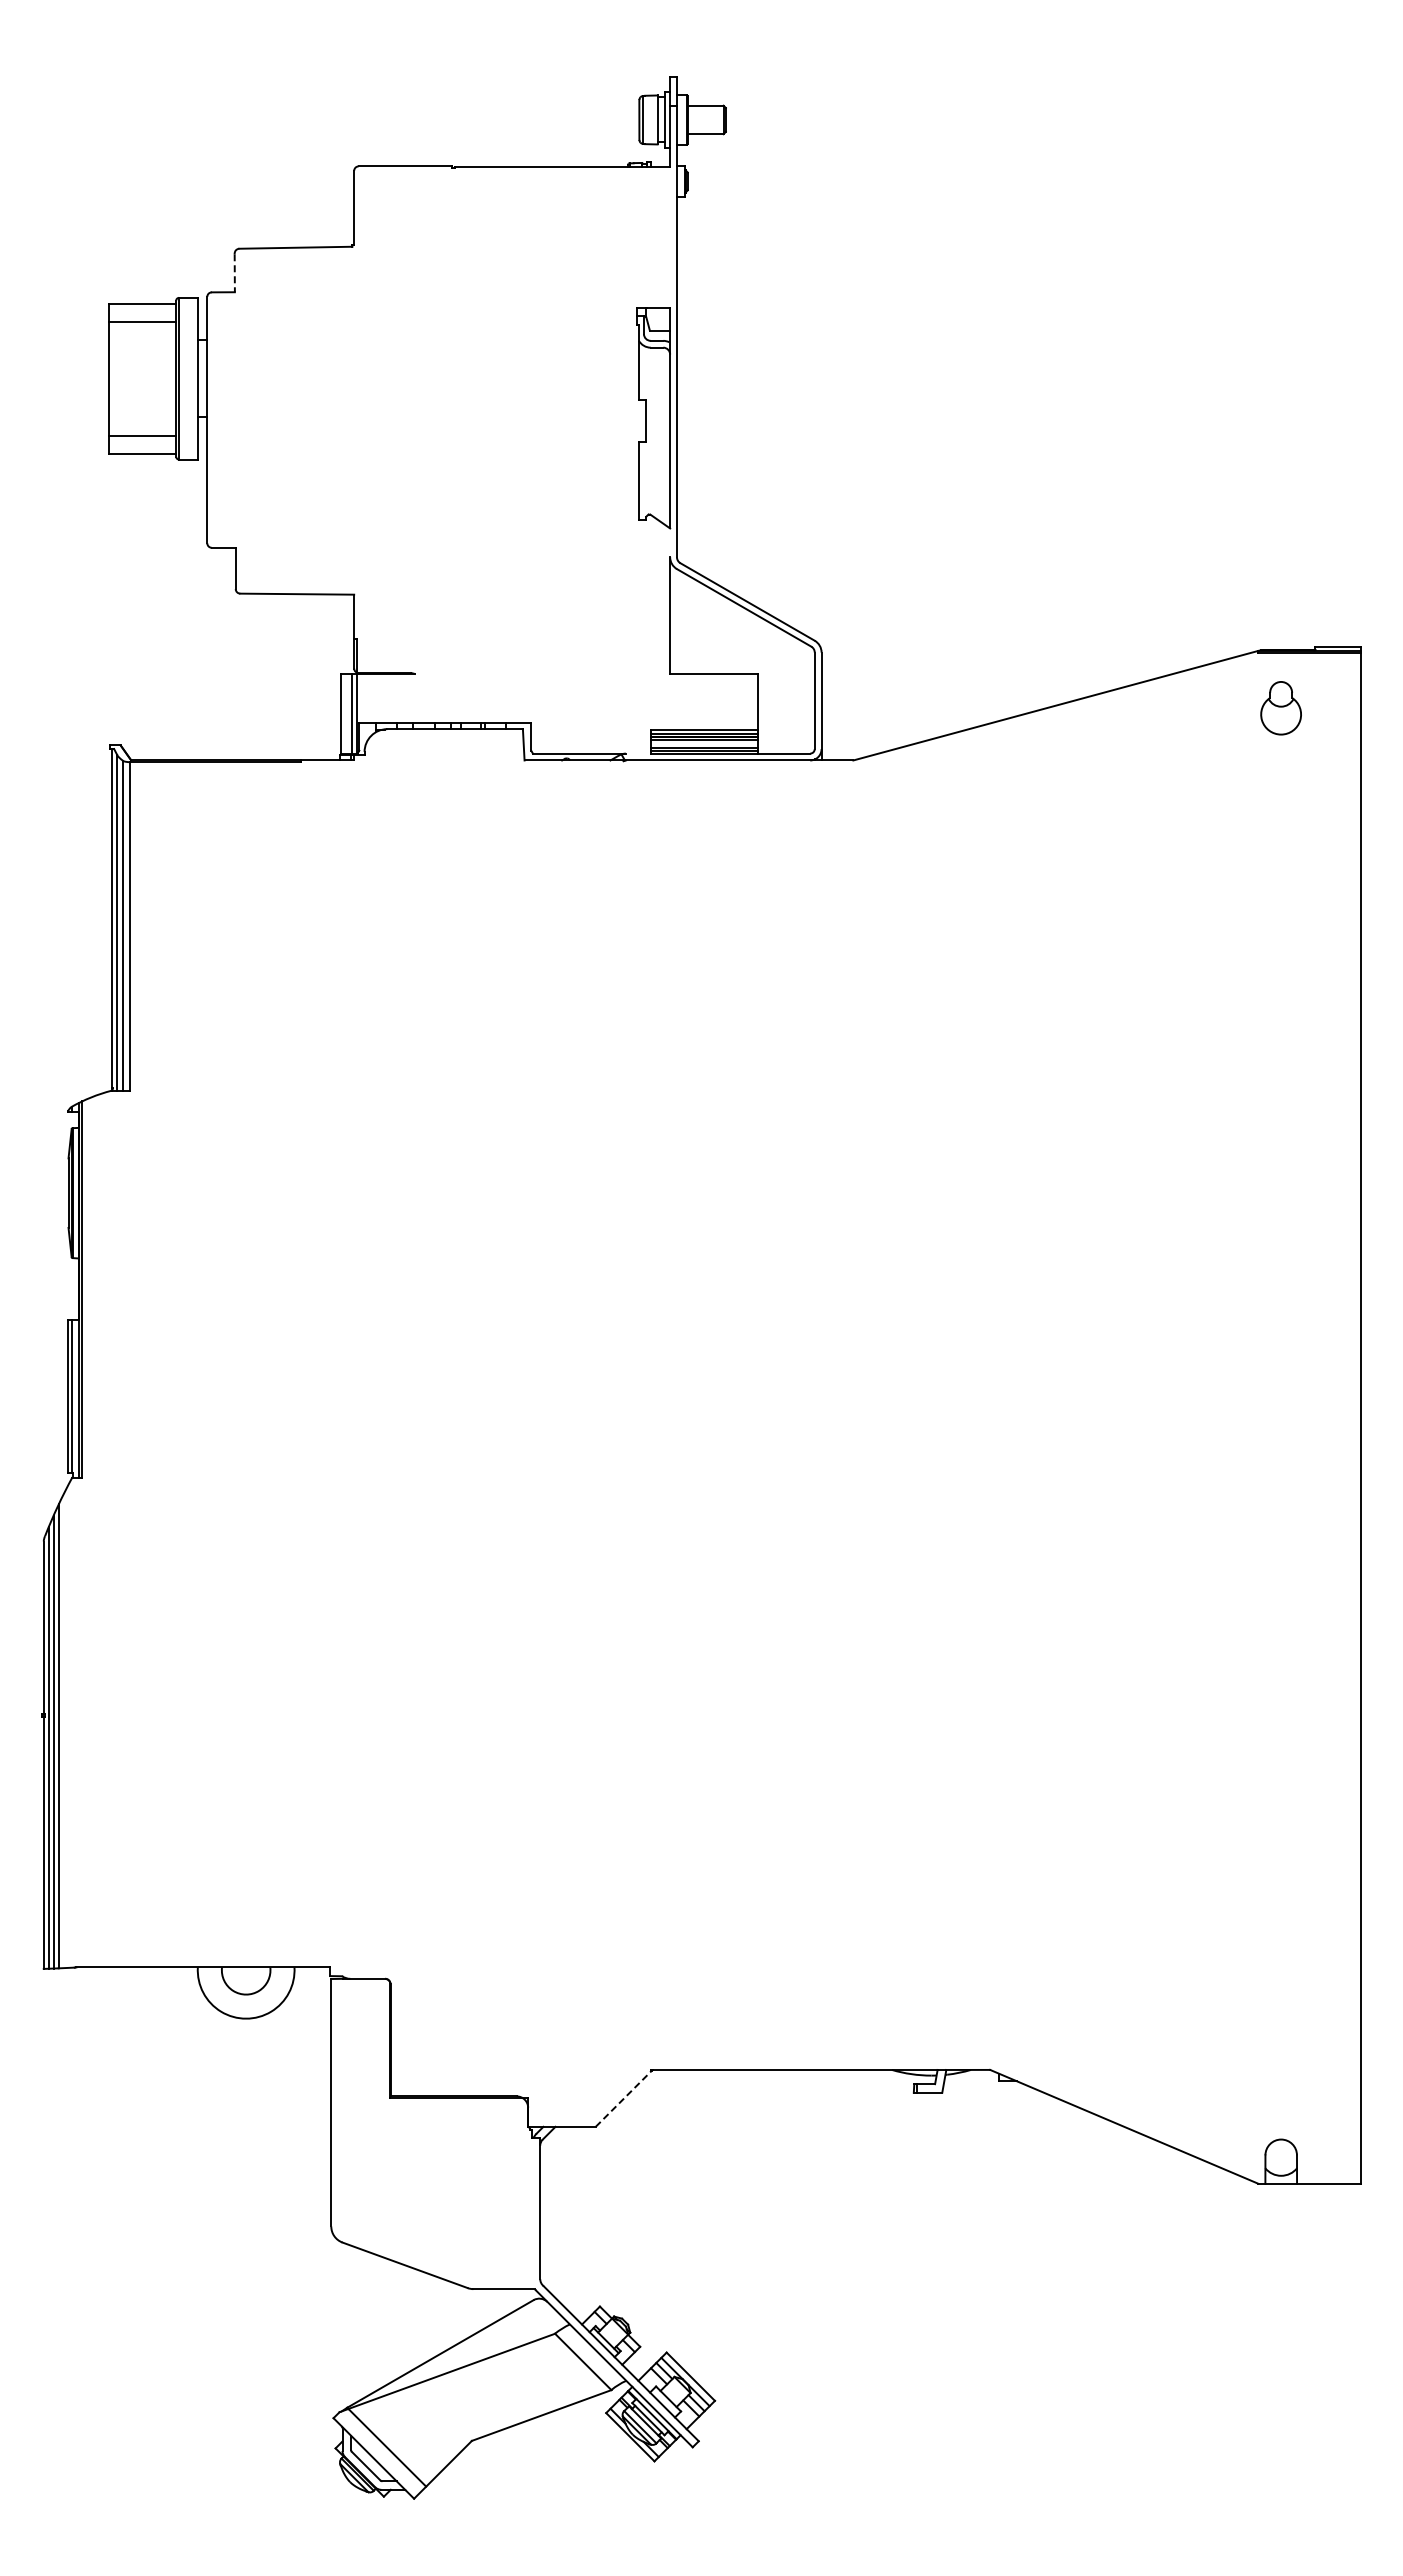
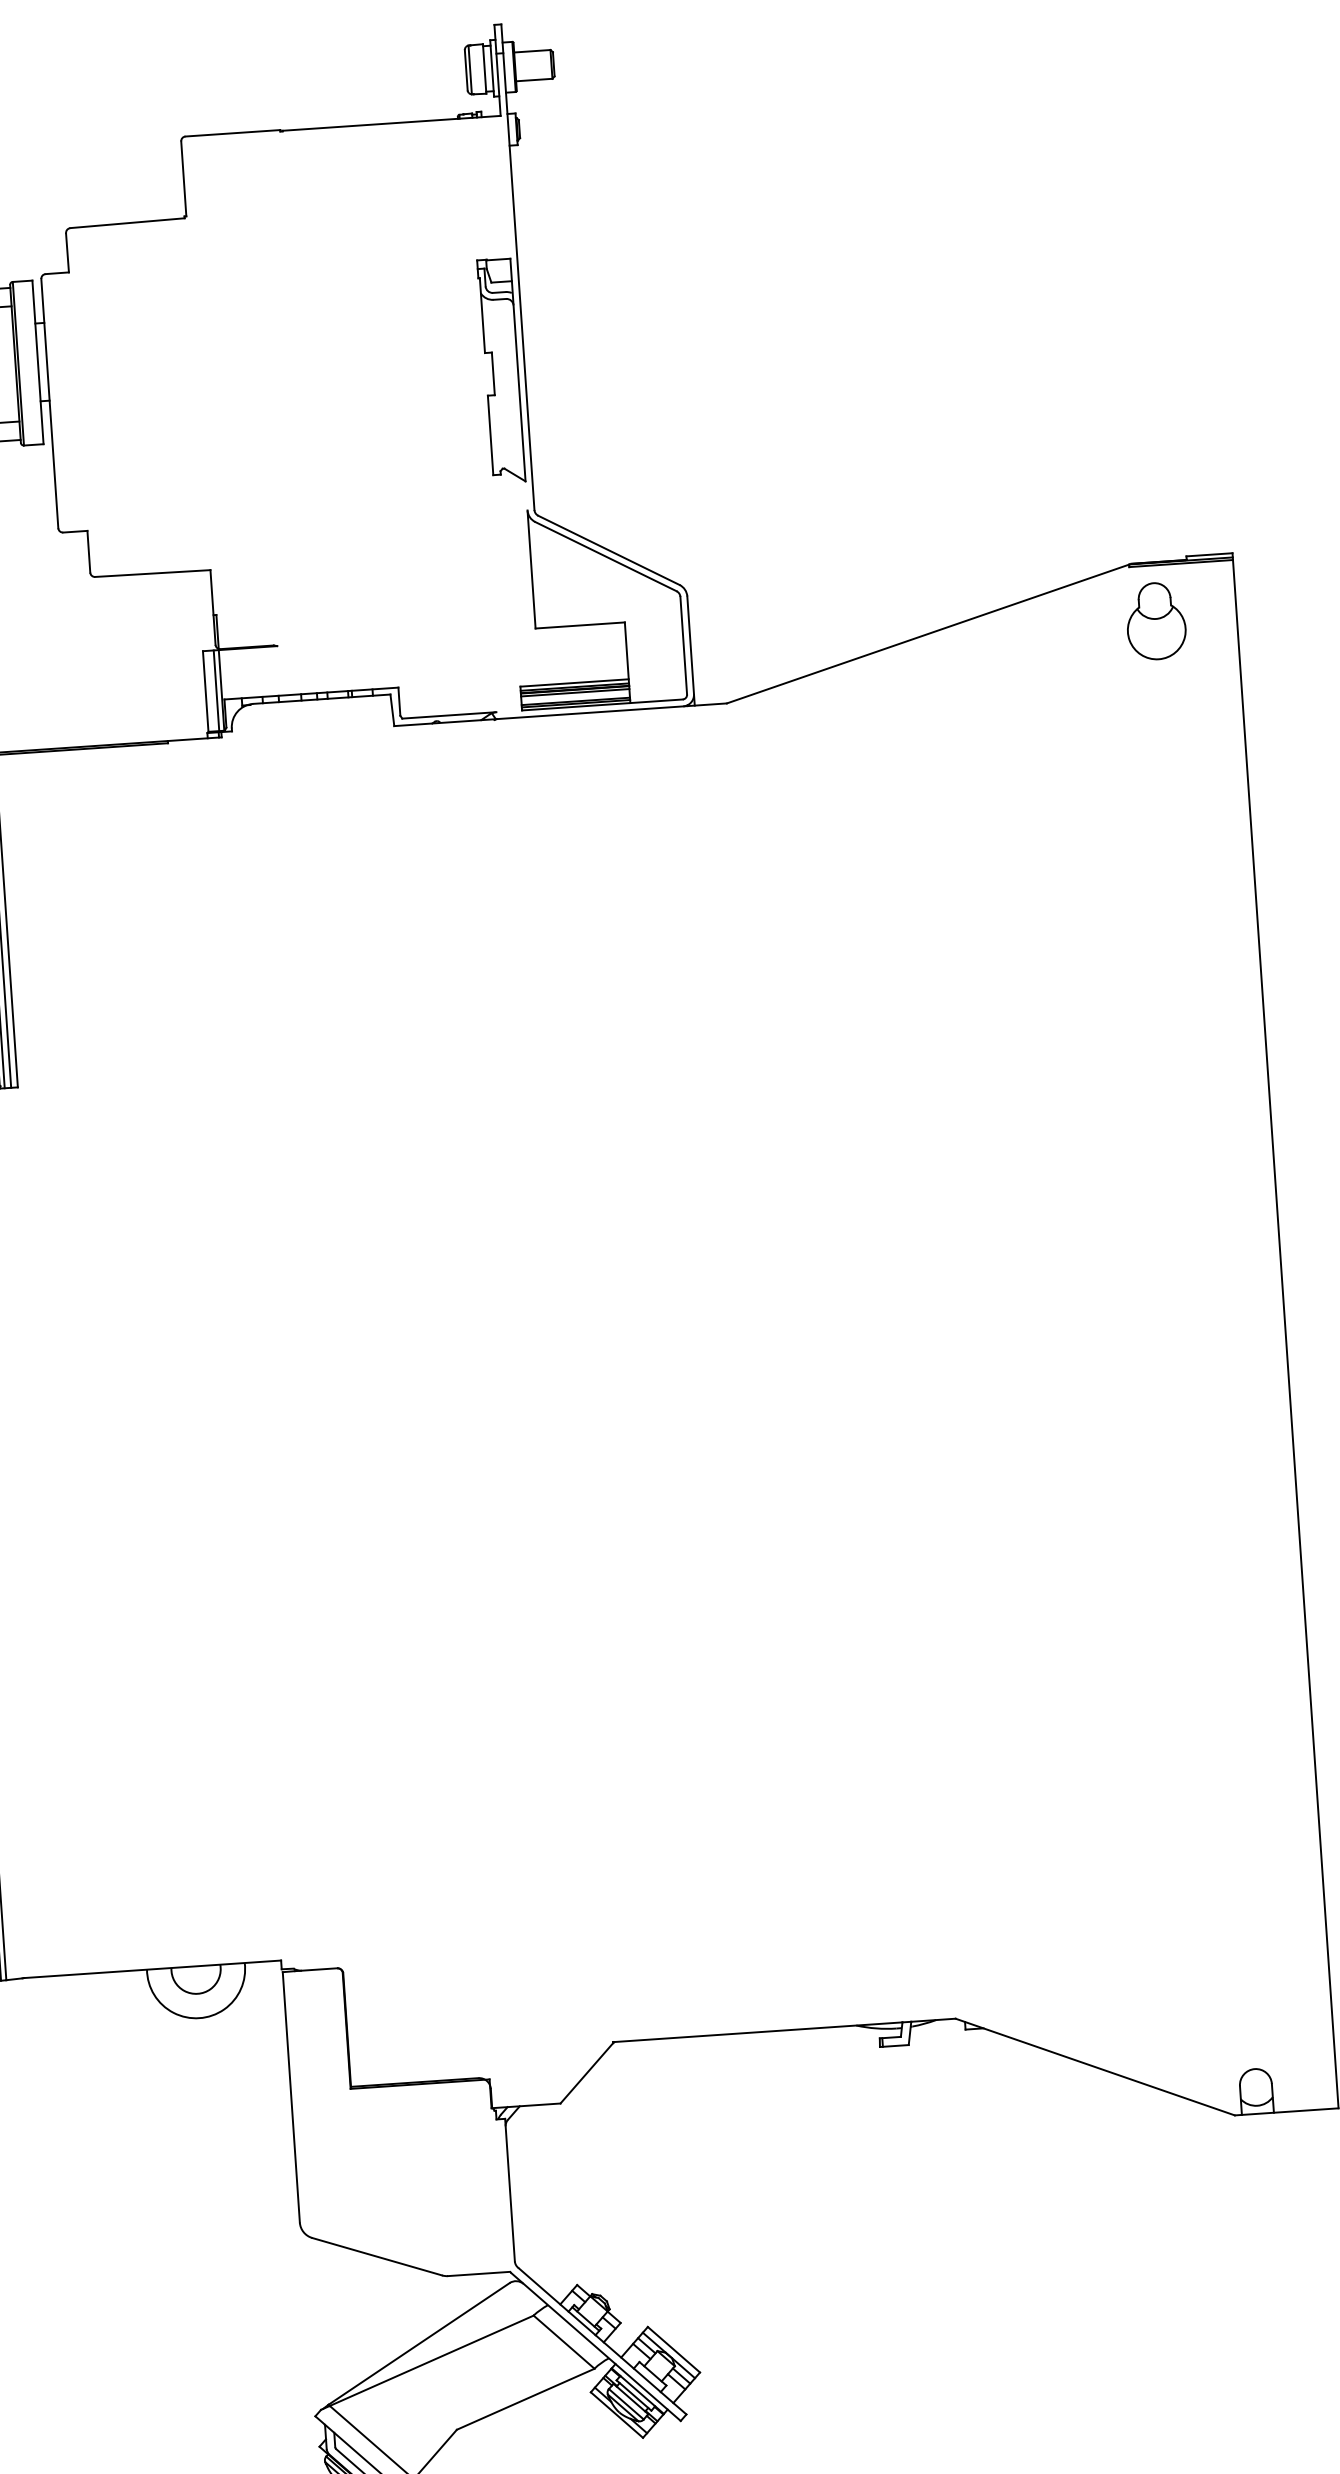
line: (234, 273) -> (67, 253), dashed -> solid
part: (1280, 707) -> (1155, 620), size x1.43
line: (624, 2098) -> (587, 2072), dashed -> solid

